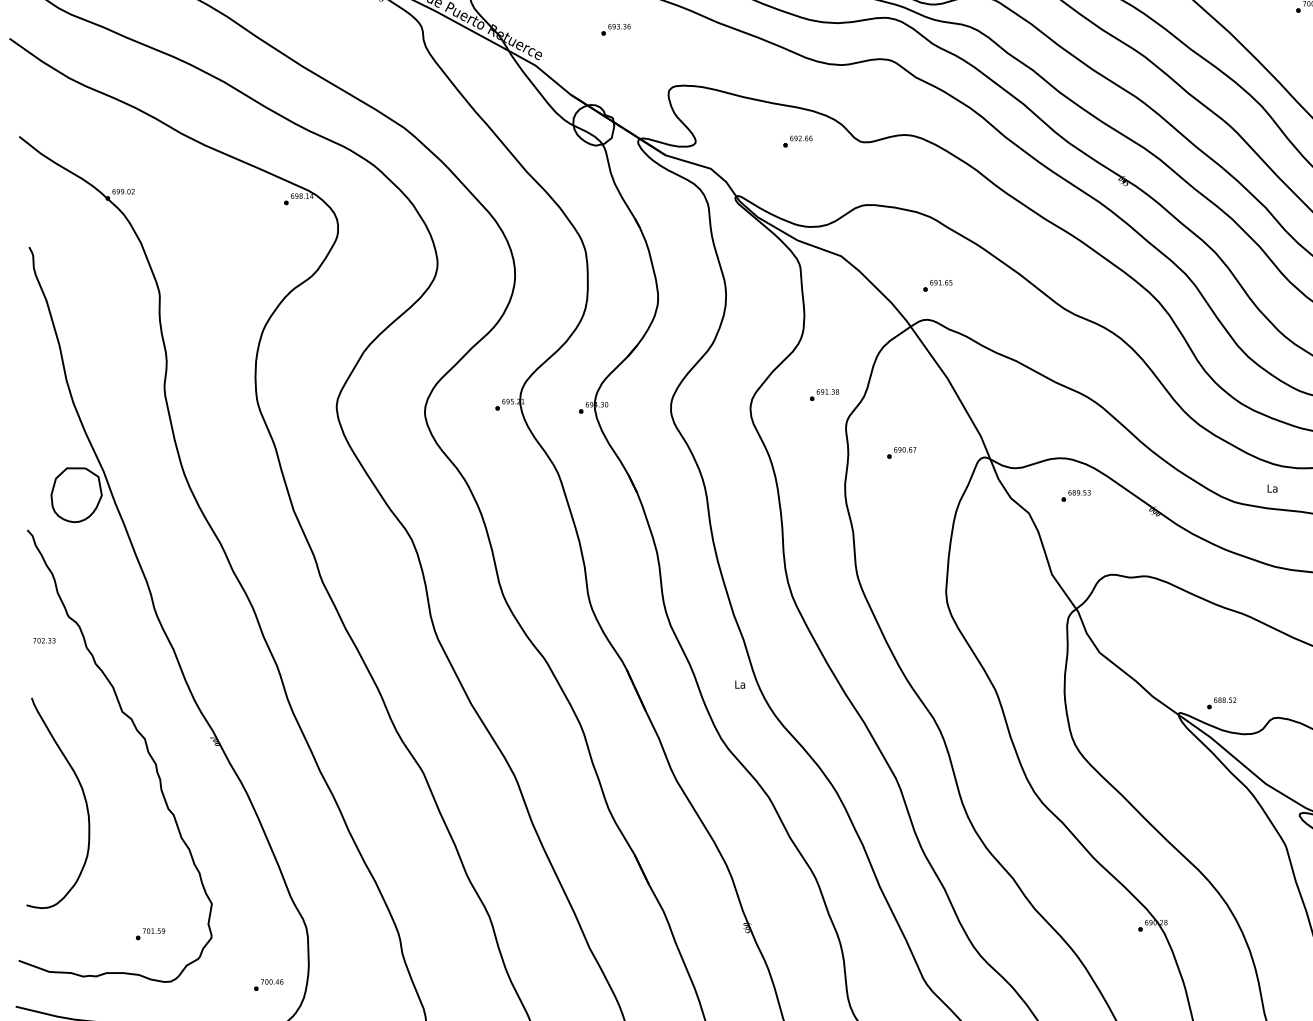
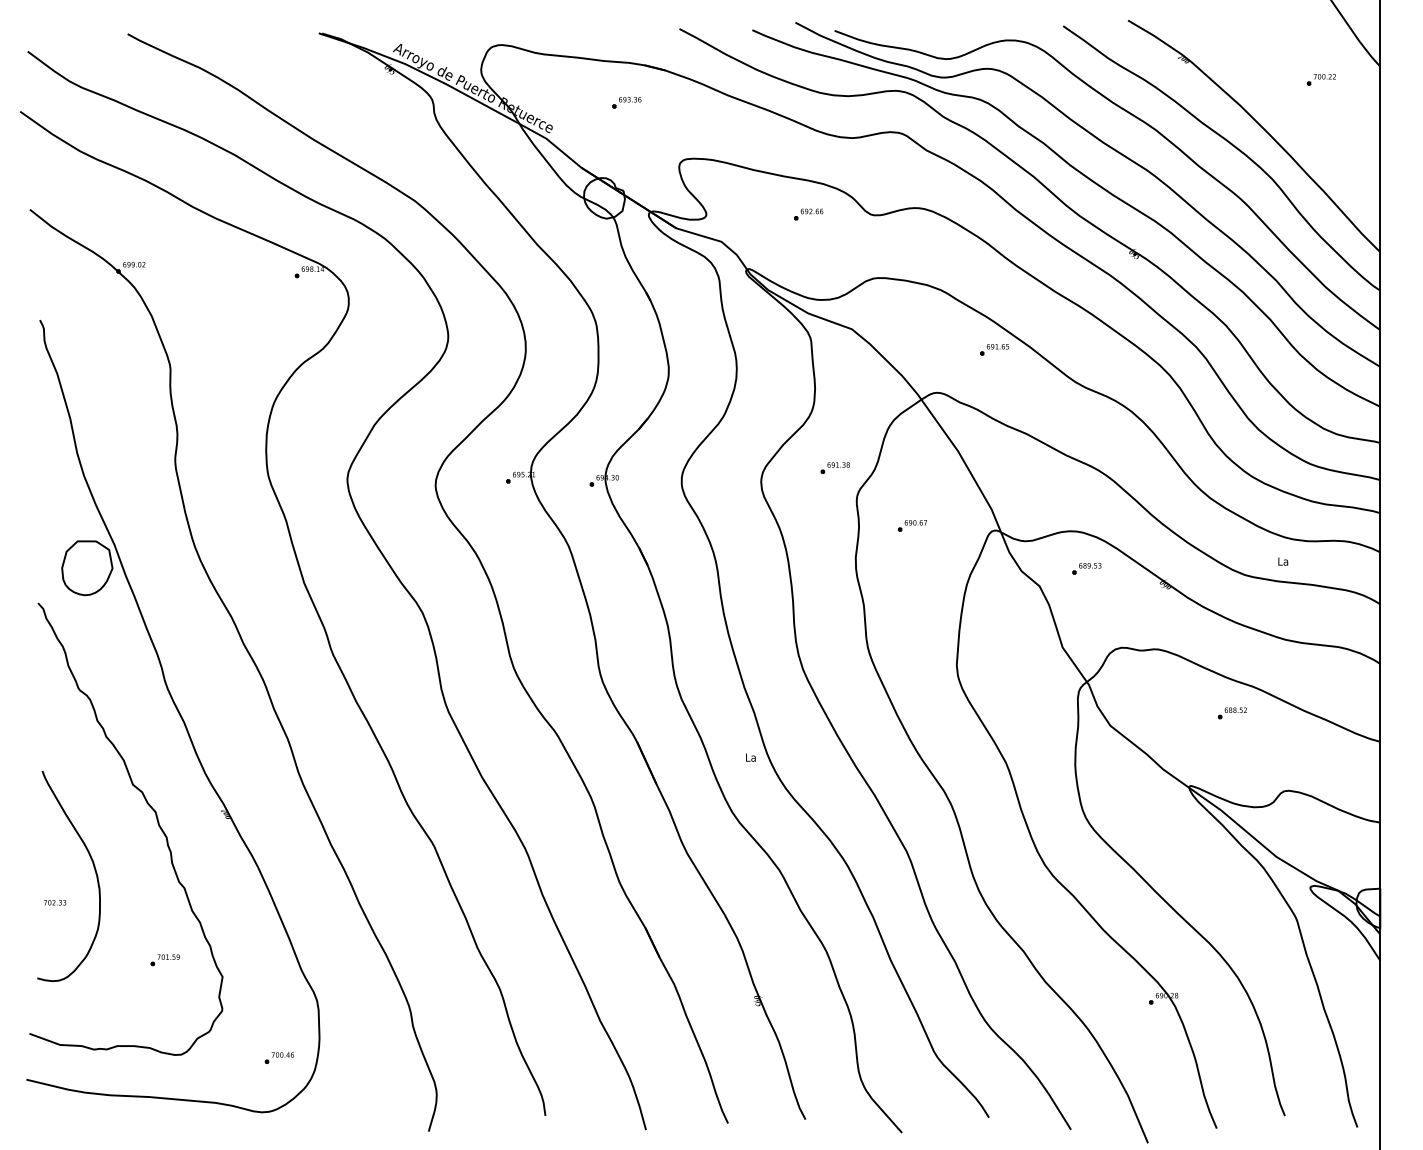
part: (937, 285) -> (994, 349), moved
text: (44, 640) -> (55, 902), moved
part: (1221, 703) -> (1232, 713), moved
part: (149, 934) -> (164, 960), moved

